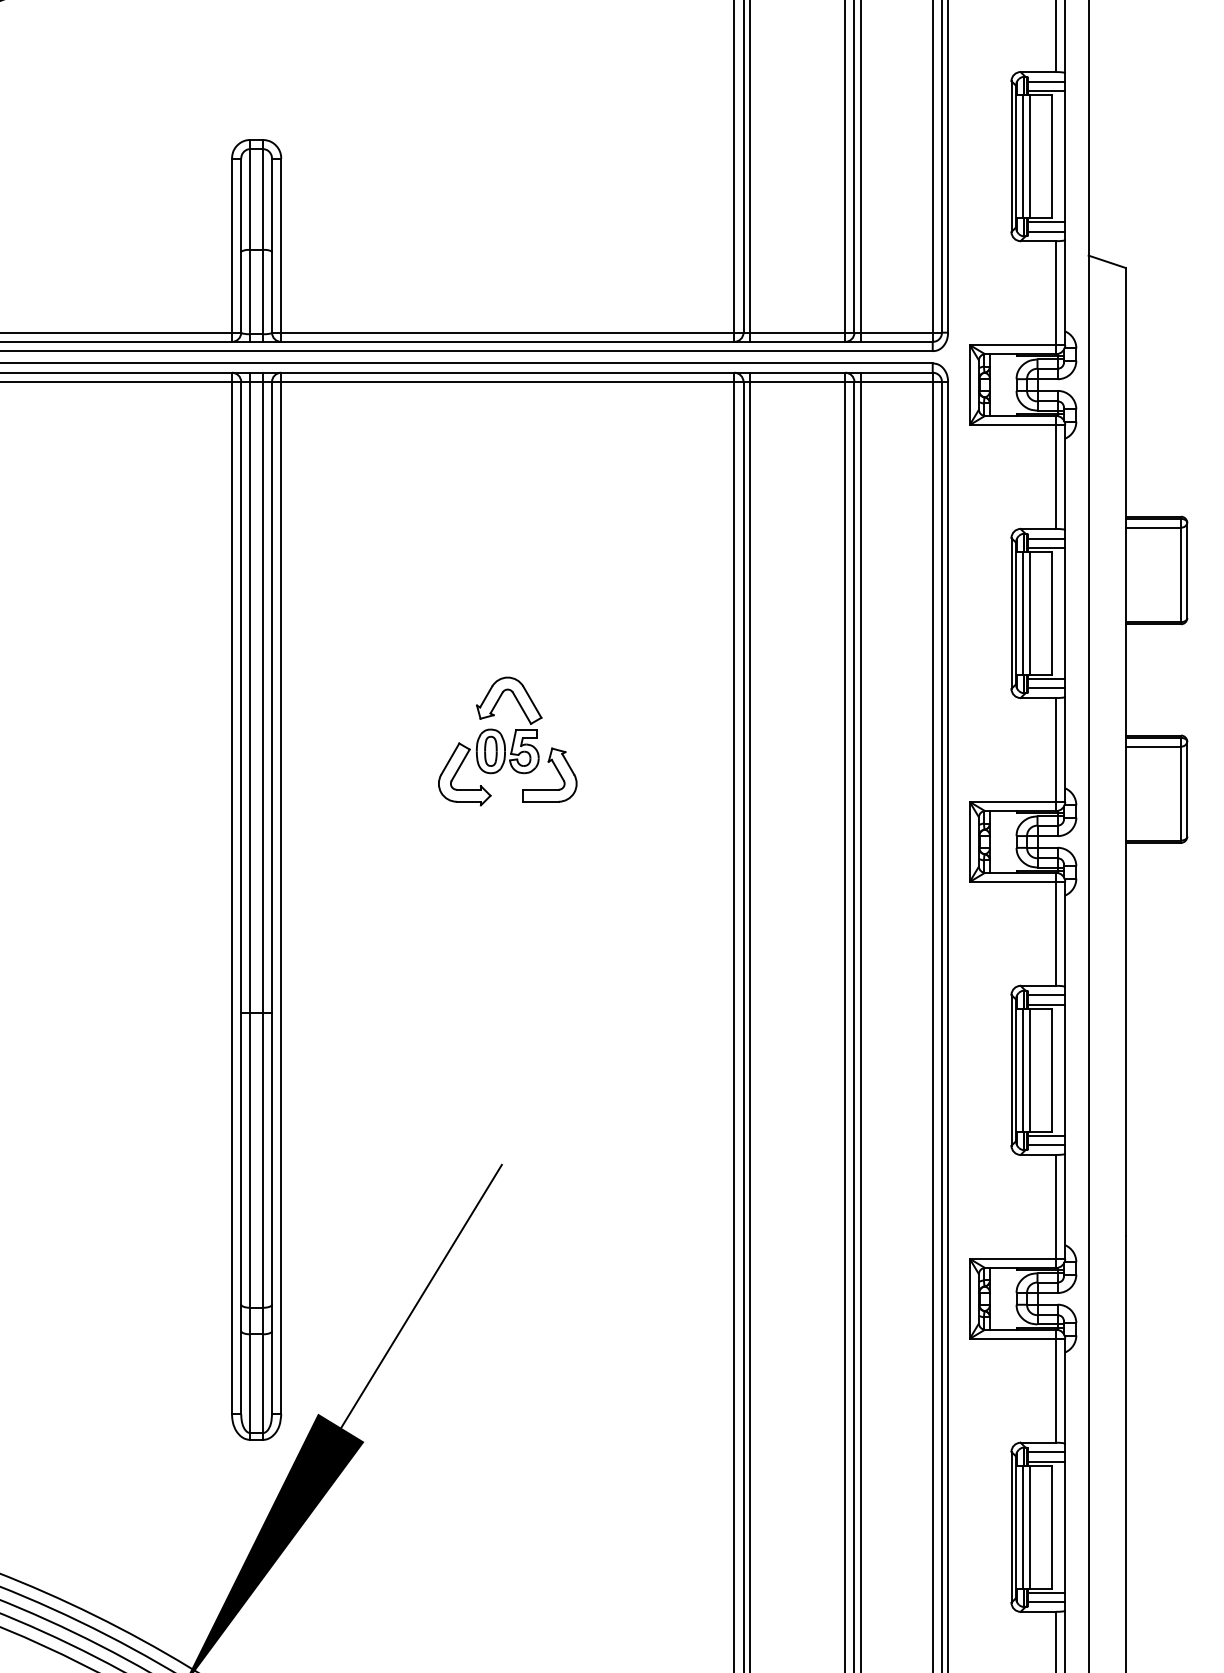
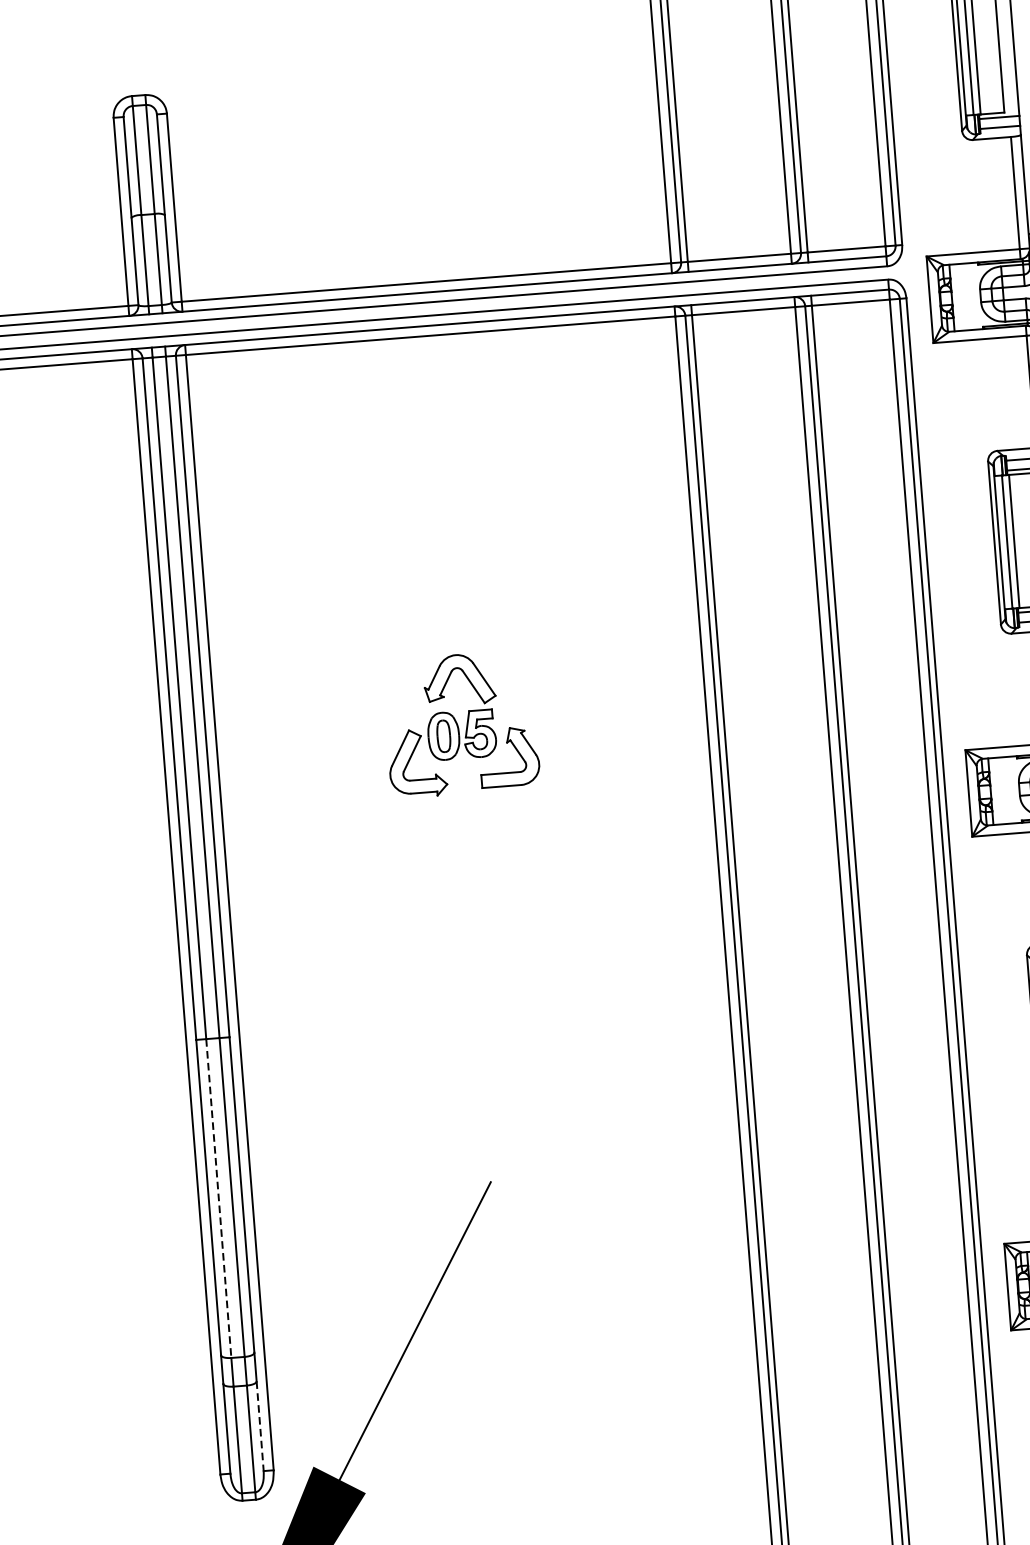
line: (250, 1160) -> (218, 1198), solid -> dashed
line: (272, 1372) -> (260, 1425), solid -> dashed

